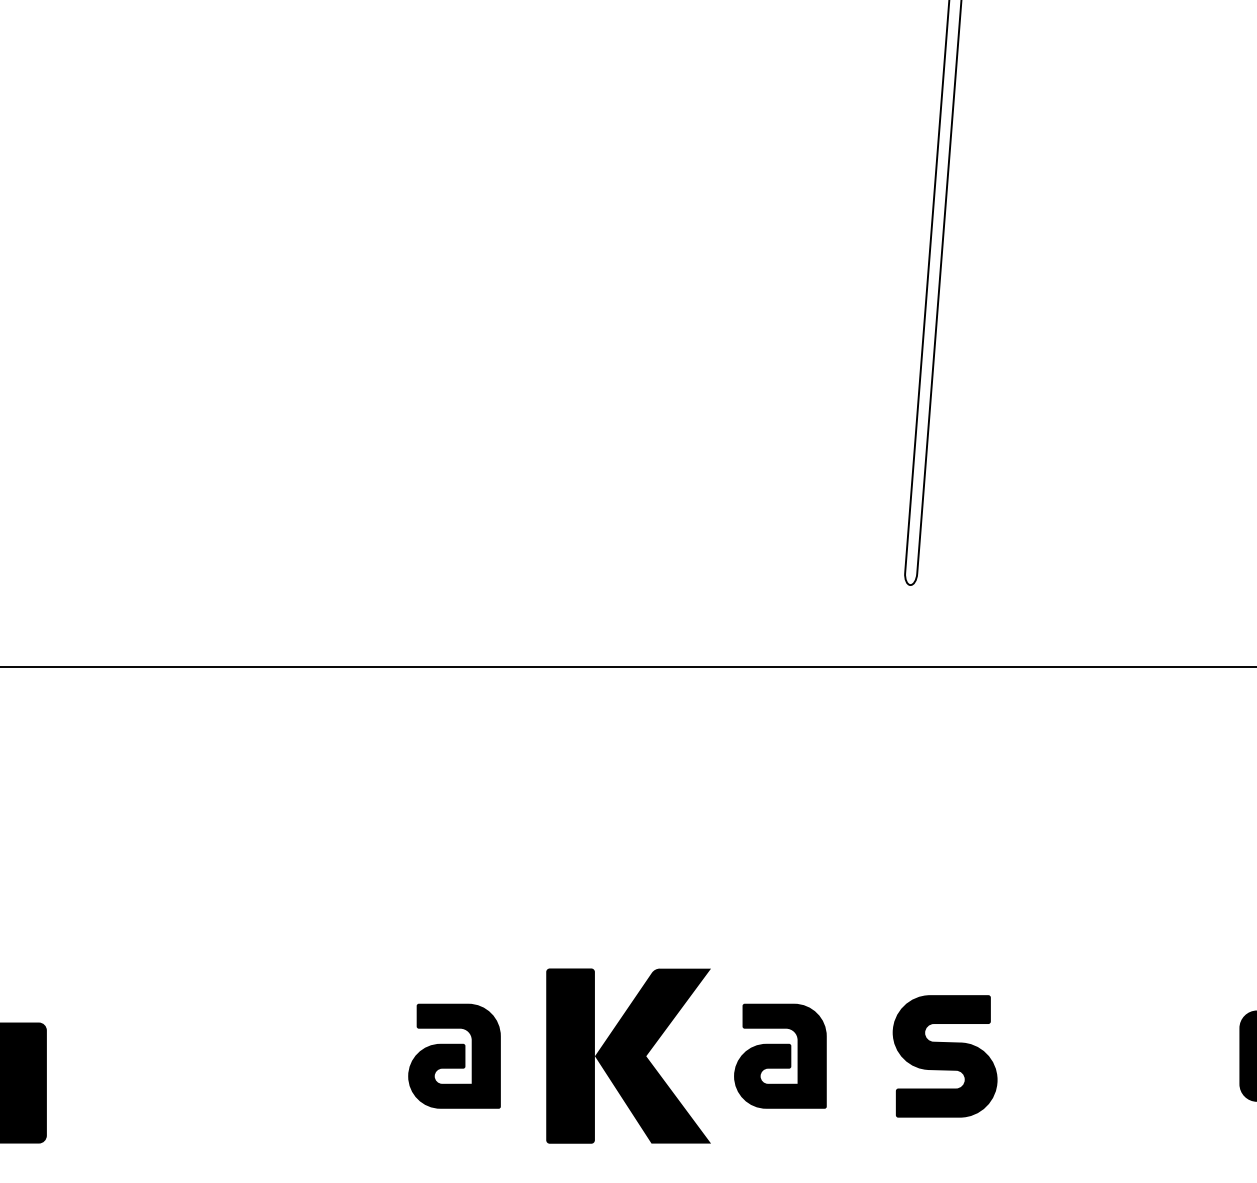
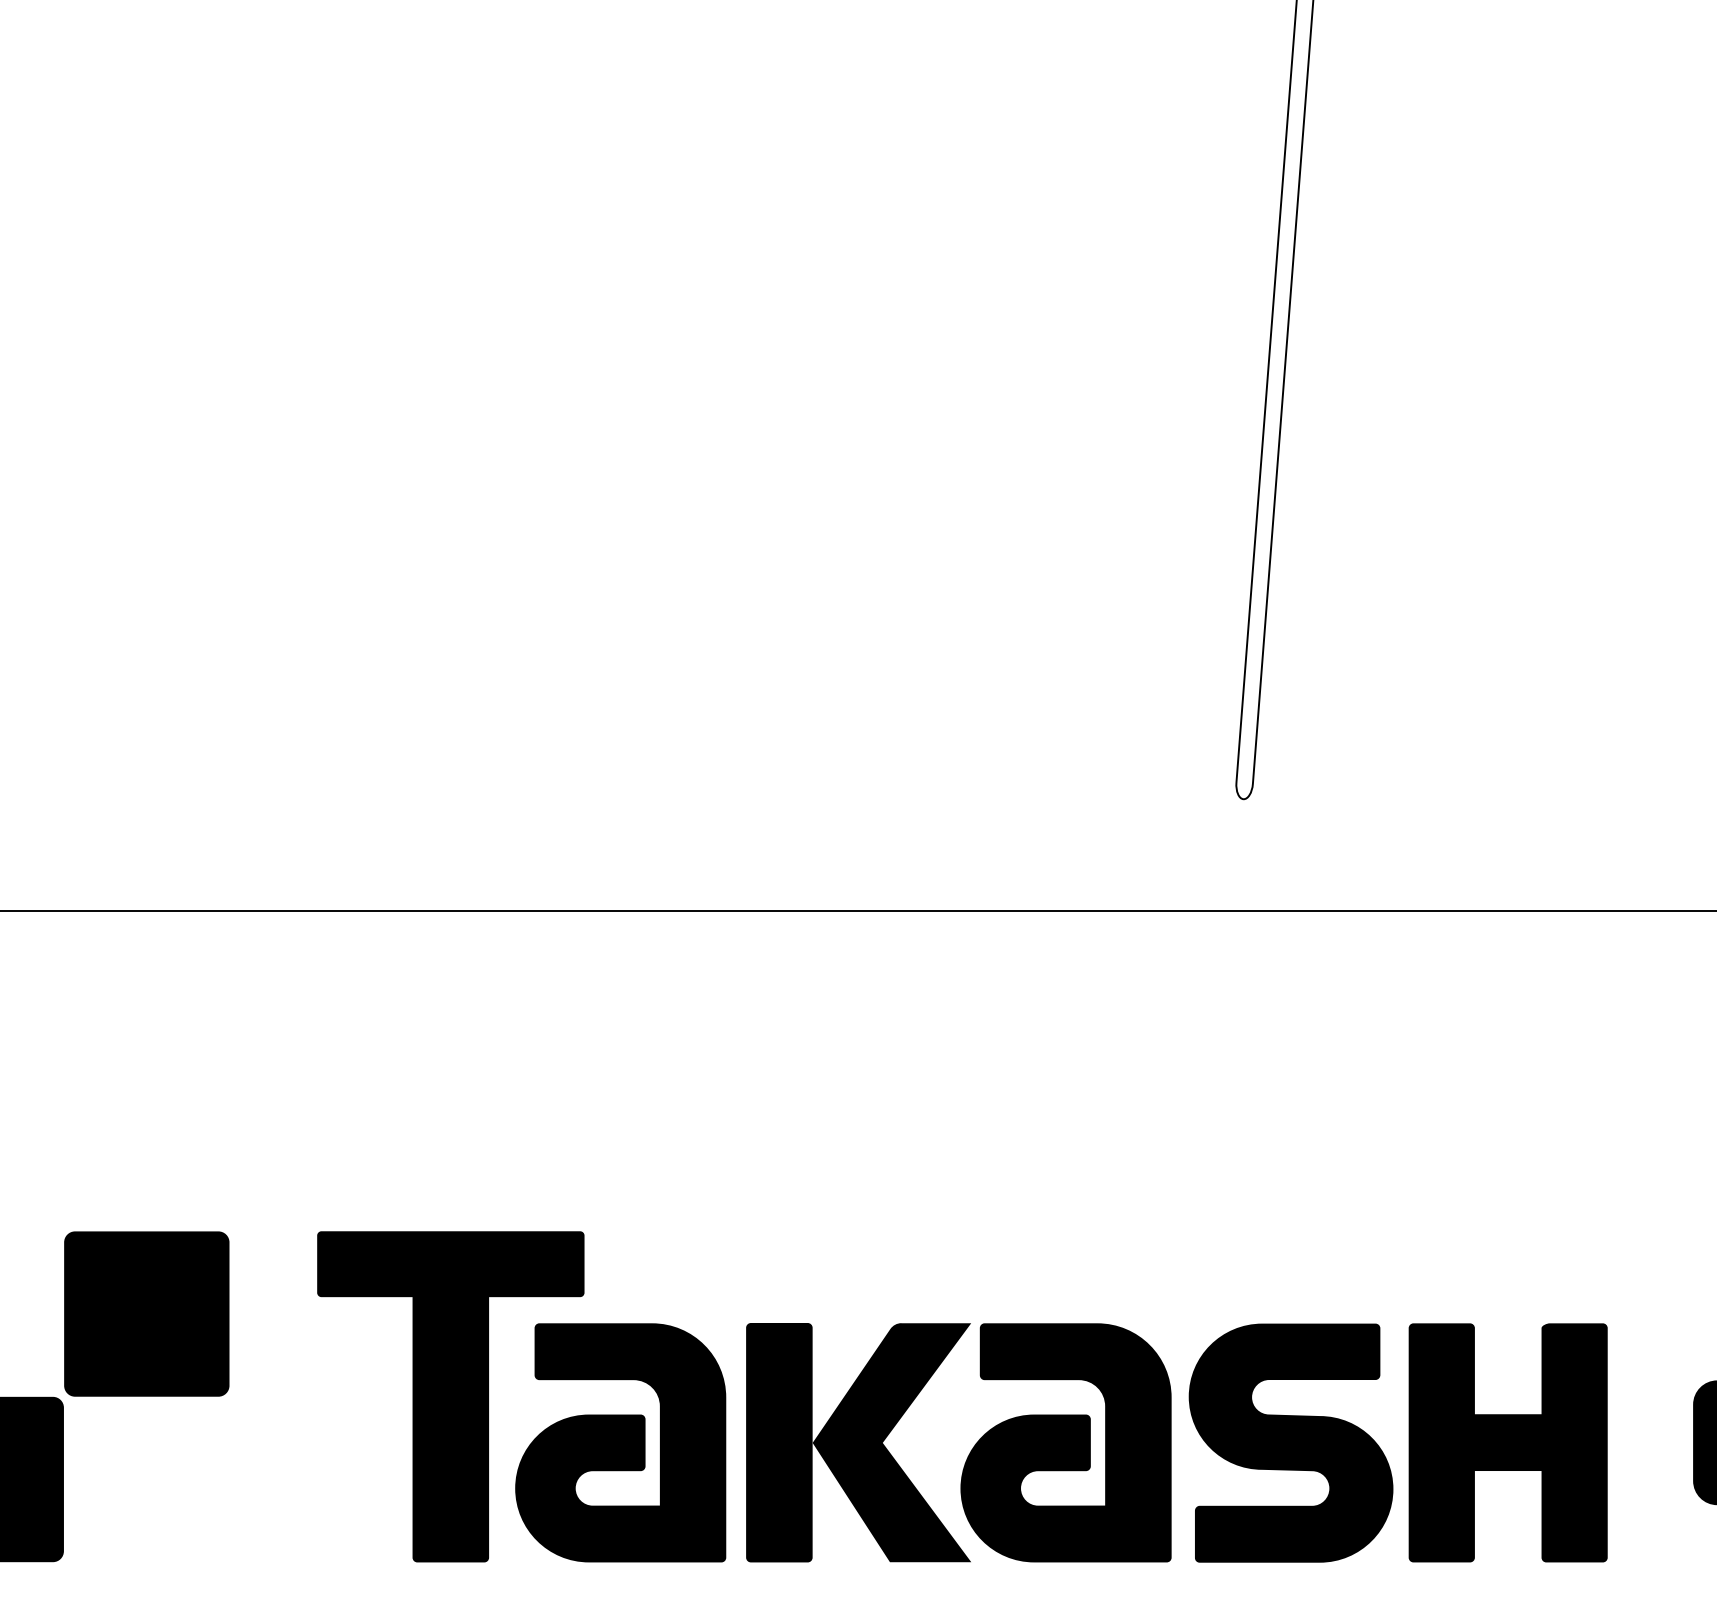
part: (107, 961) -> (146, 1313), added
fill: (329, 1022) -> (450, 1396), added
part: (454, 1055) -> (620, 1442), size x1.67
part: (780, 1055) -> (1065, 1442), size x1.67
part: (944, 1055) -> (1290, 1442), size x1.43
part: (1103, 1055) -> (1507, 1442), added

